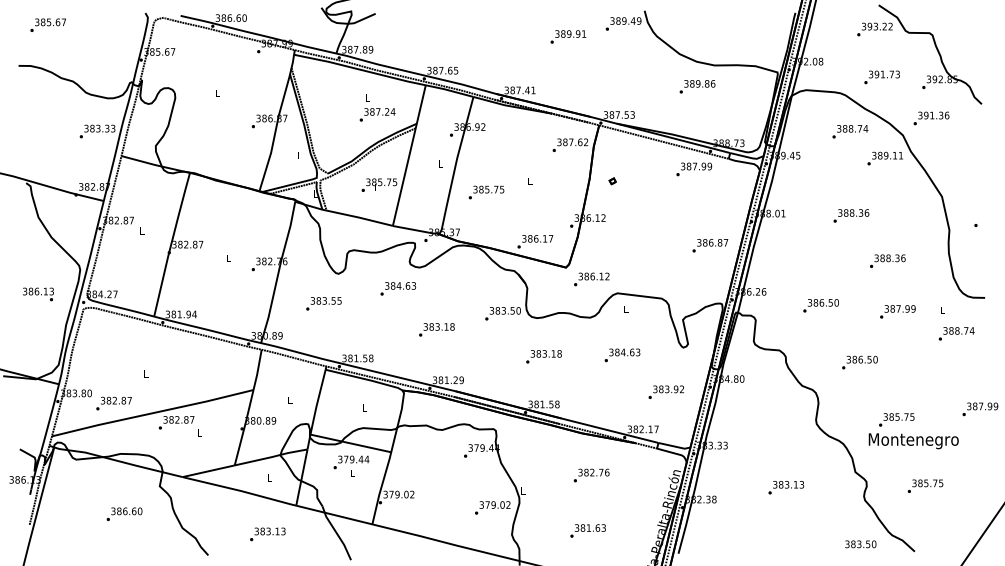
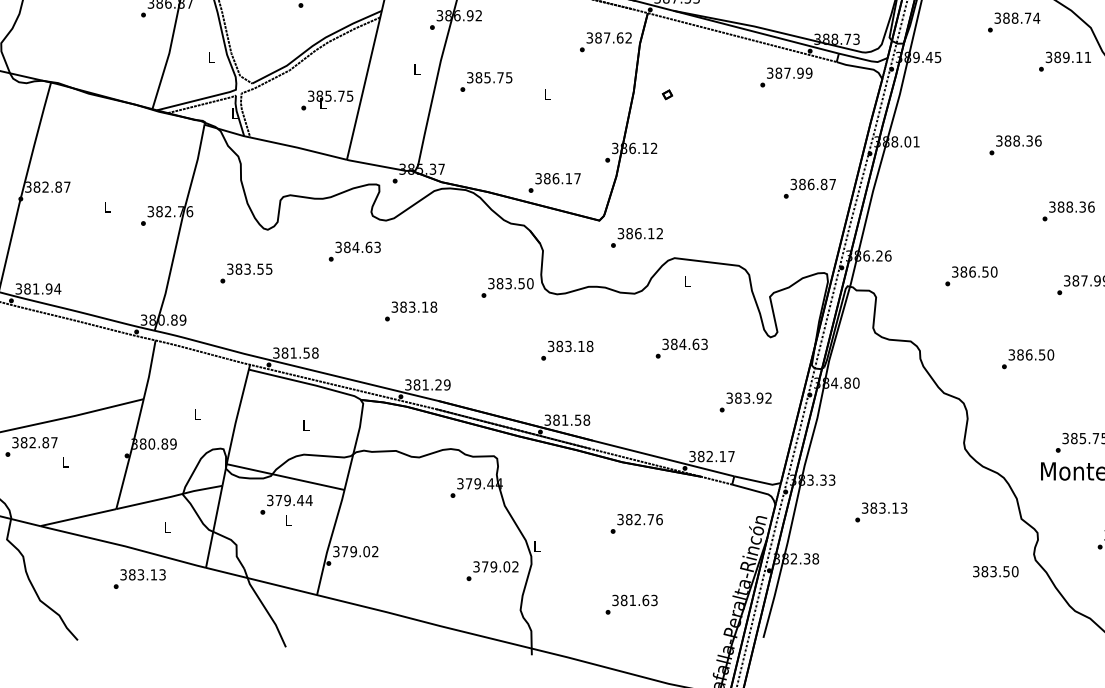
text: (486, 192) -> (486, 81), moved
text: (786, 487) -> (881, 512), moved
text: (267, 534) -> (139, 579), moved
text: (860, 544) -> (995, 571), moved

